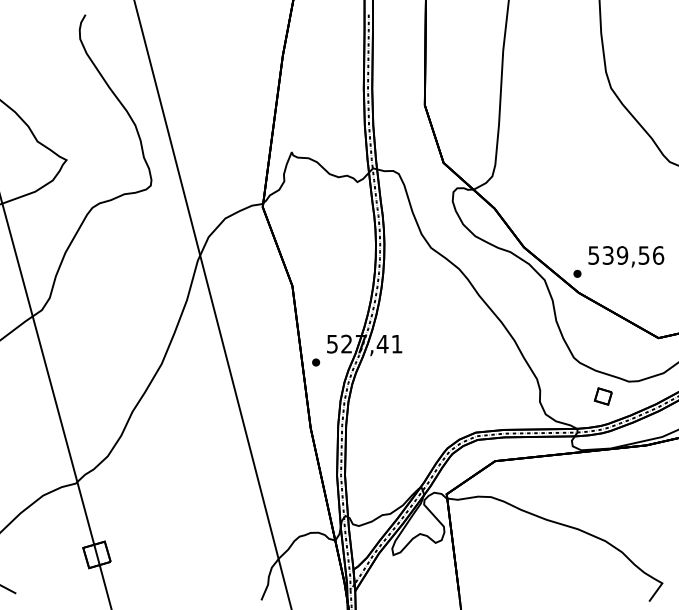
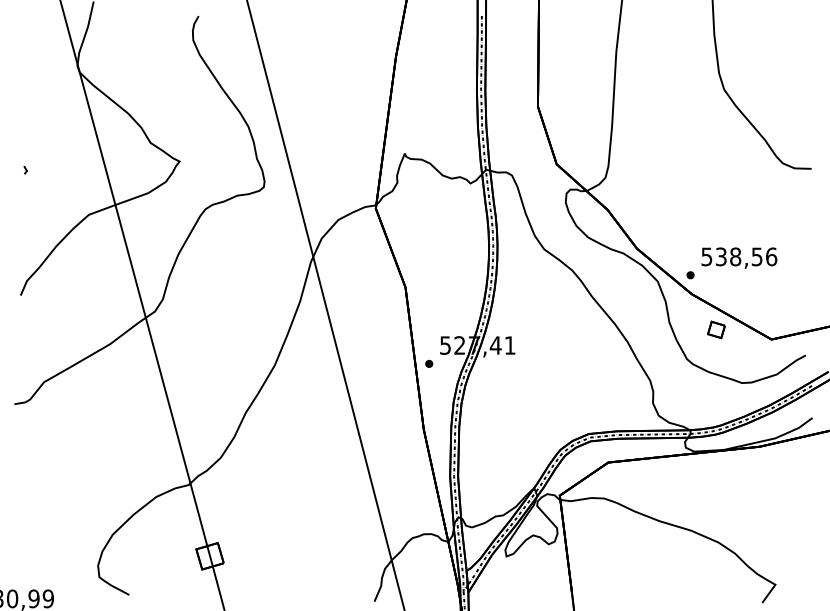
text: (622, 255) -> (735, 256), 539,56 -> 538,56
part: (603, 396) -> (716, 329), moved

